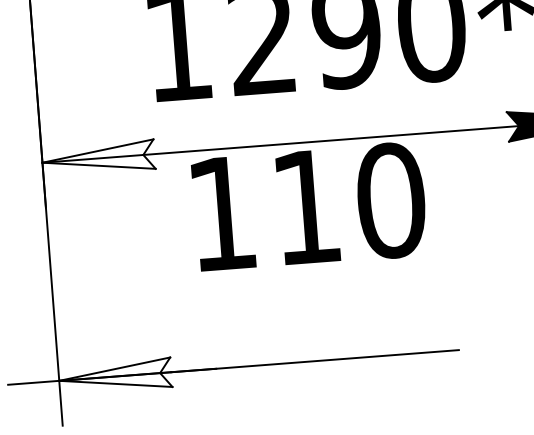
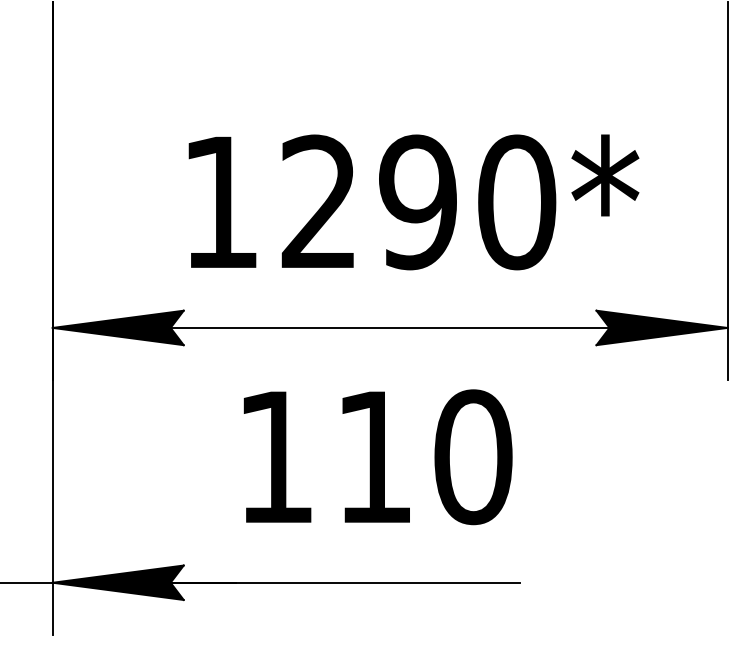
fill: (97, 158) -> (117, 327), added
text: (309, 207) -> (377, 457), moved
fill: (114, 376) -> (117, 582), added

